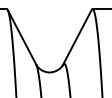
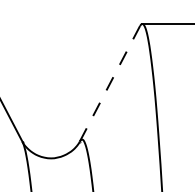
line: (77, 37) -> (110, 84), solid -> dashed

